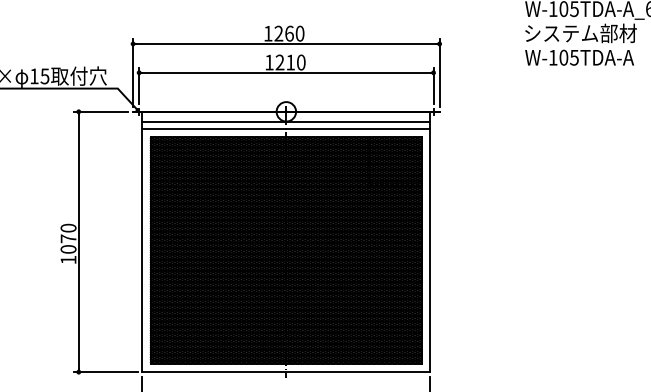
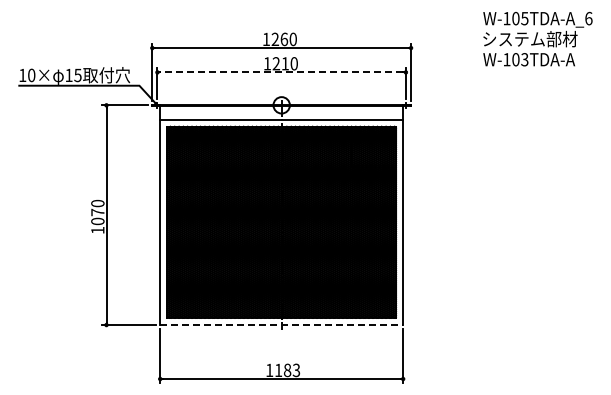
text: (574, 57) -> (524, 59), W-105TDA-A -> W-103TDA-A
line: (286, 72) -> (281, 72), solid -> dashed
line: (286, 121) -> (281, 113), removed
line: (287, 372) -> (282, 325), solid -> dashed

